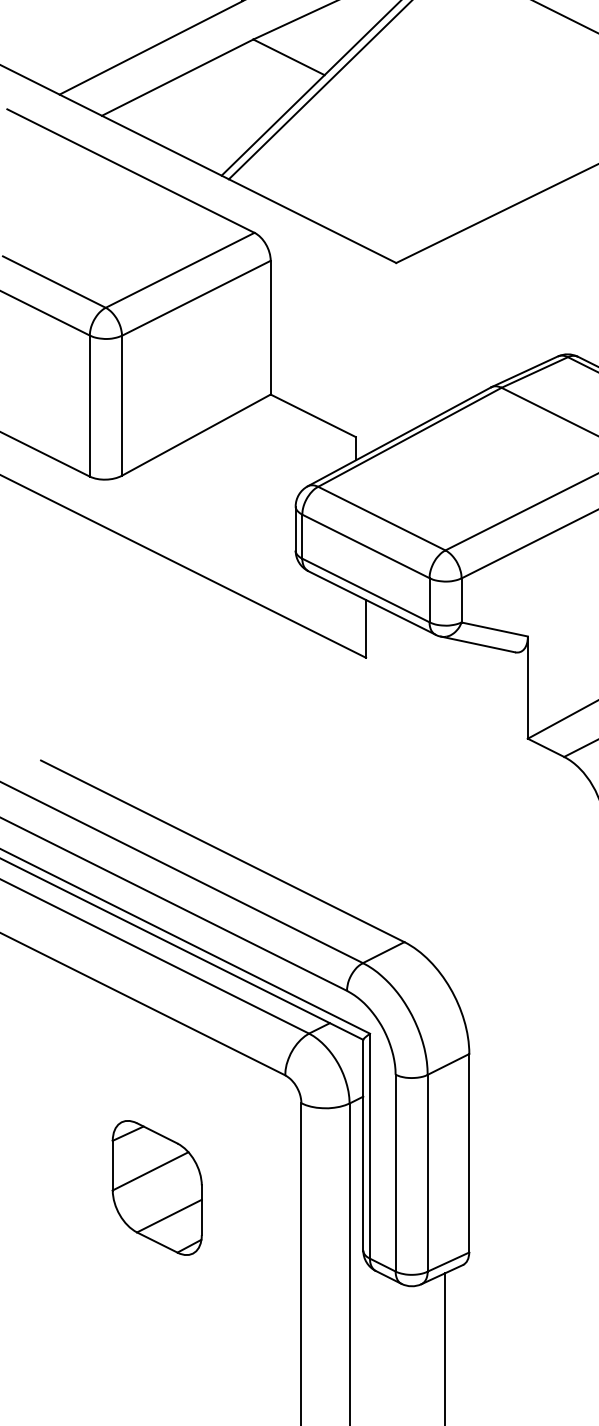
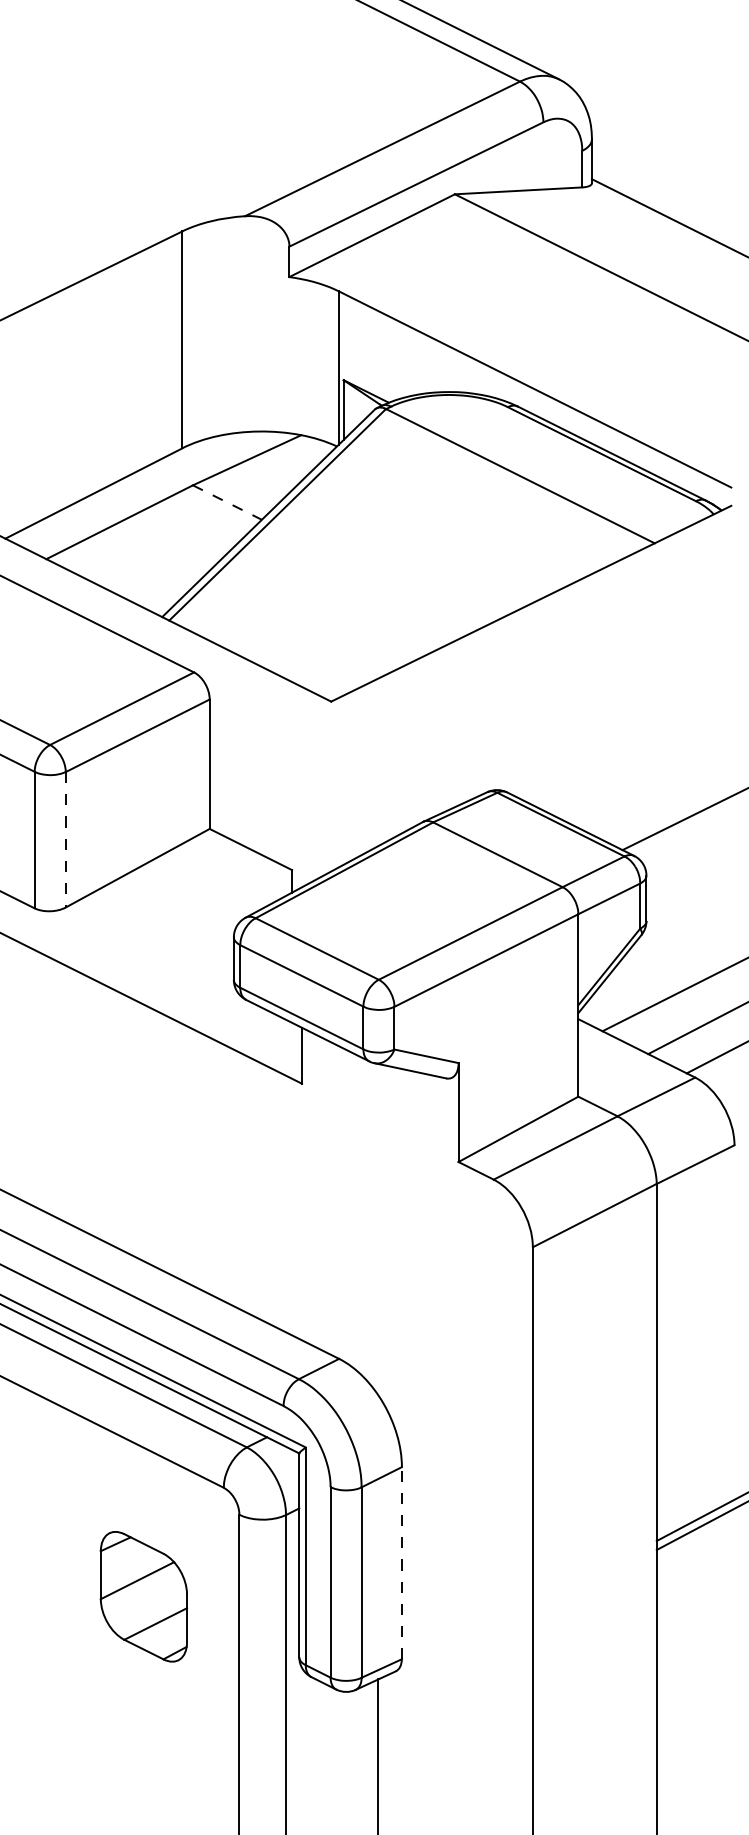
line: (289, 57) -> (227, 502), solid -> dashed
line: (121, 405) -> (65, 839), solid -> dashed
line: (468, 1152) -> (401, 1562), solid -> dashed
part: (156, 1187) -> (143, 1596), moved

